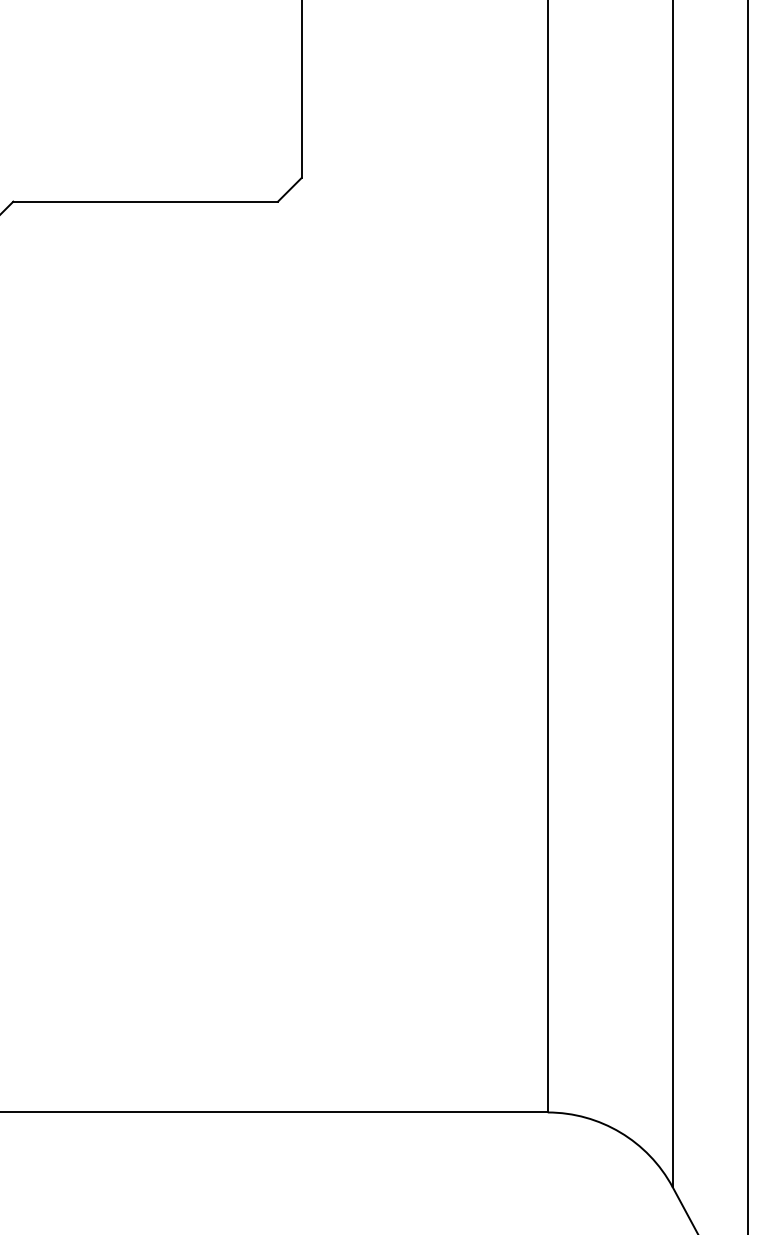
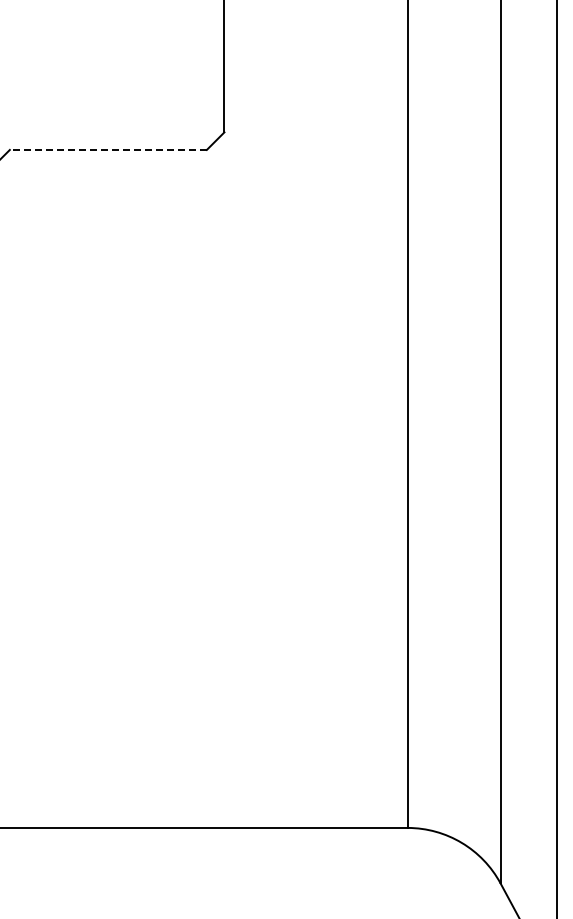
line: (145, 201) -> (108, 149), solid -> dashed

